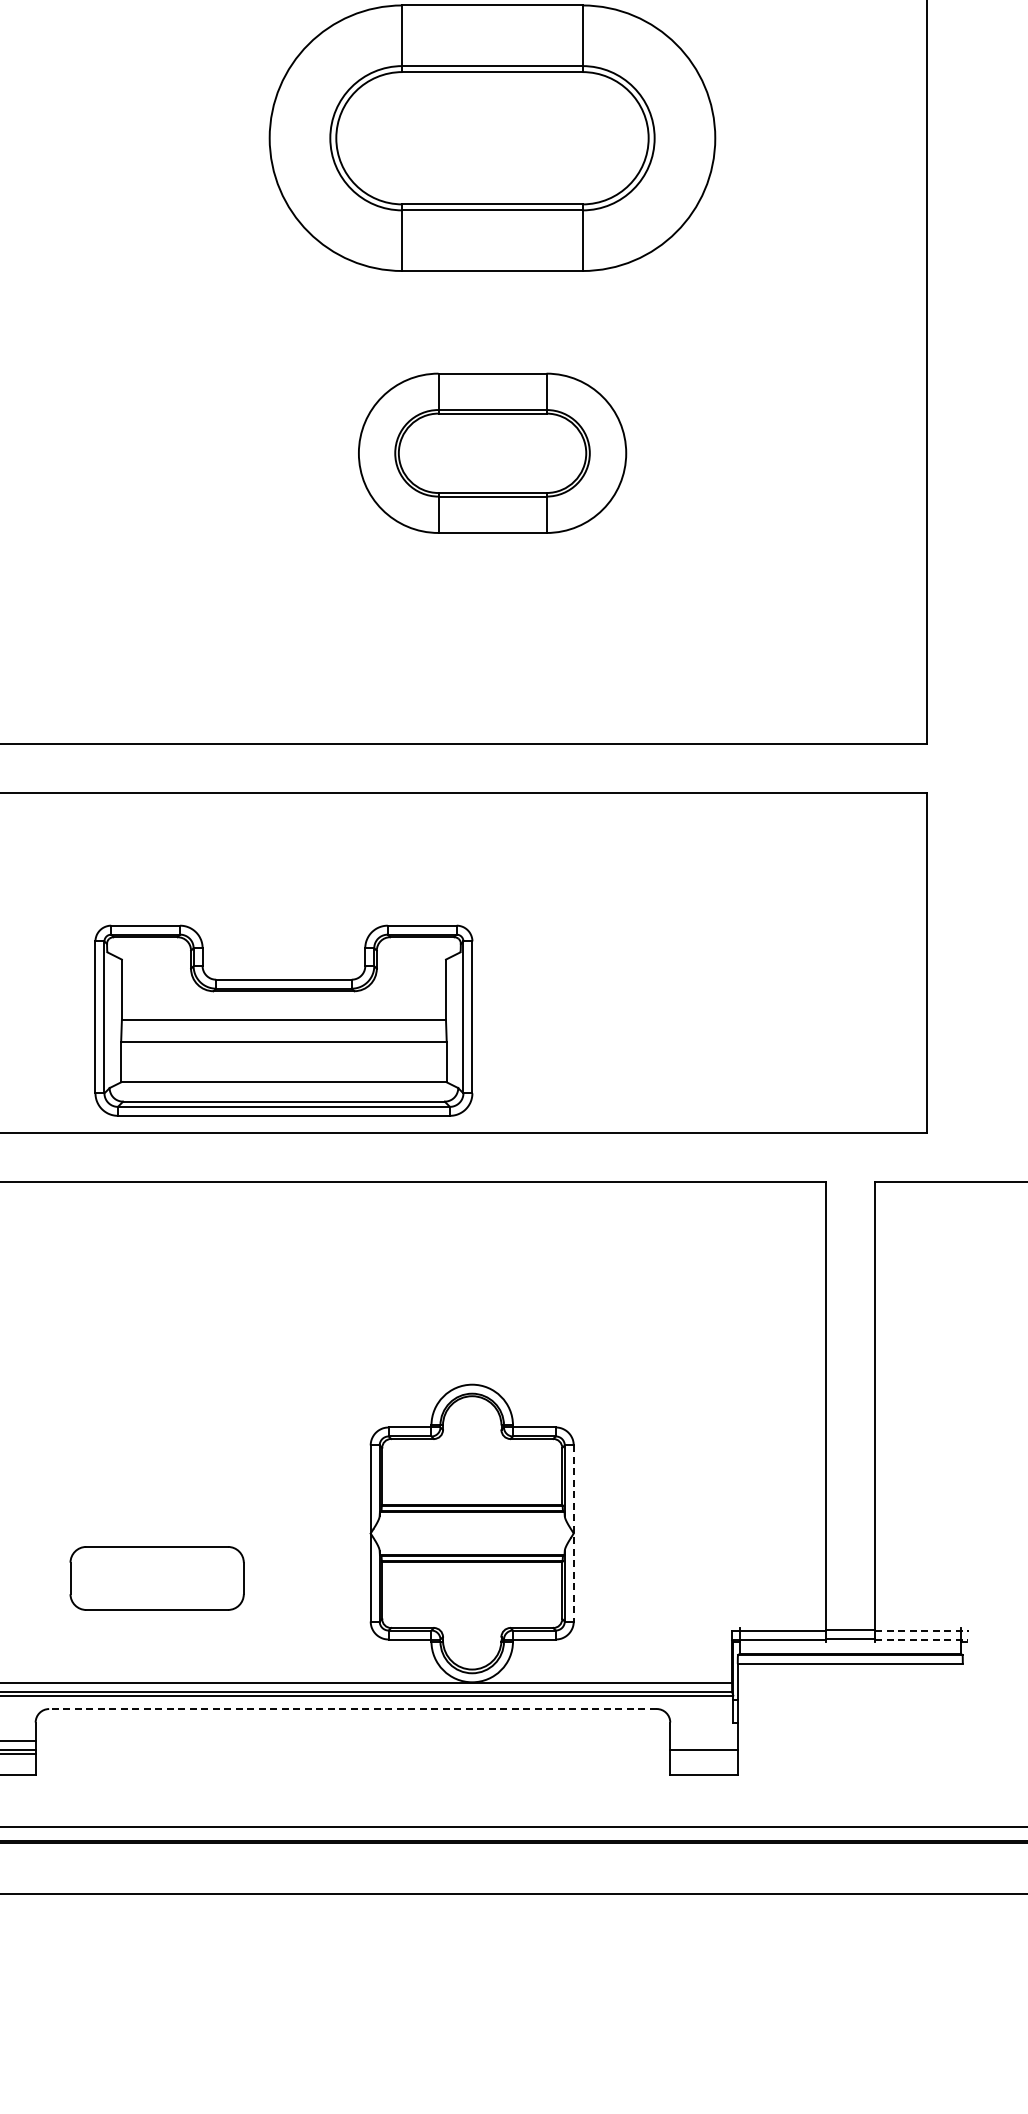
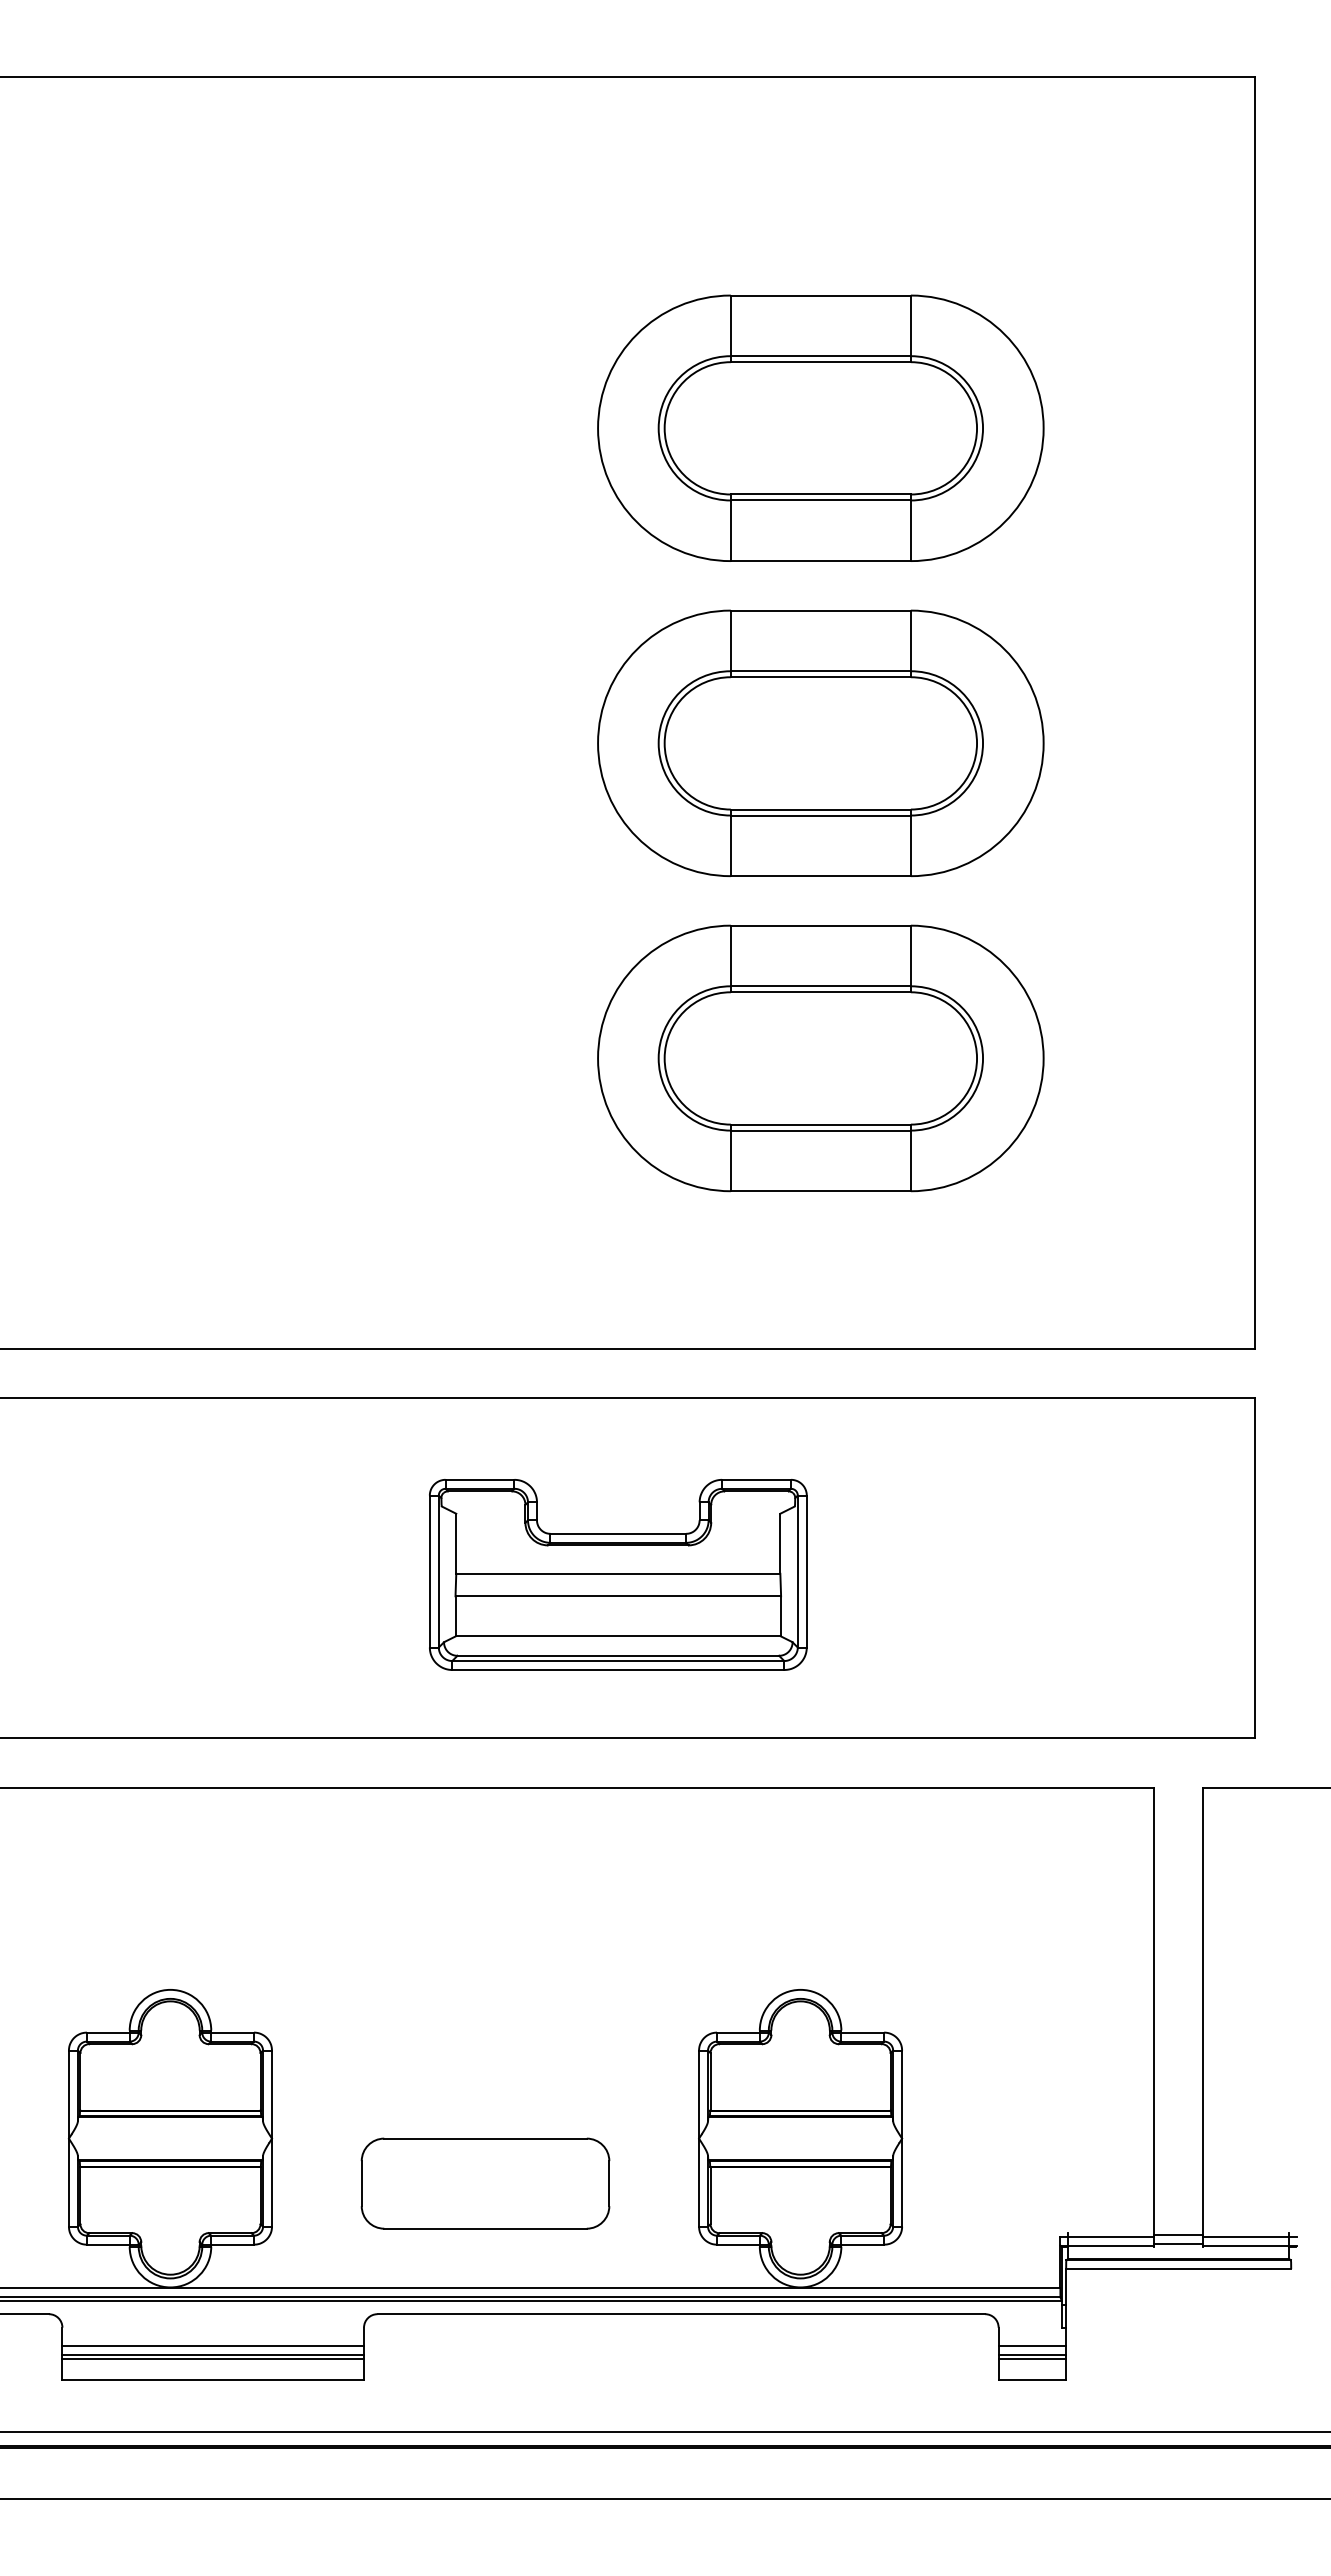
part: (492, 453) -> (820, 1058), size x1.67
part: (284, 1020) -> (618, 1574), moved
line: (574, 1534) -> (902, 2139), dashed -> solid
part: (157, 1578) -> (485, 2183), size x1.43
line: (922, 1631) -> (1250, 2236), dashed -> solid
line: (922, 1640) -> (1250, 2245), dashed -> solid
line: (353, 1709) -> (681, 2314), dashed -> solid
line: (704, 1741) -> (1032, 2346), added
line: (704, 1754) -> (1032, 2359), added

